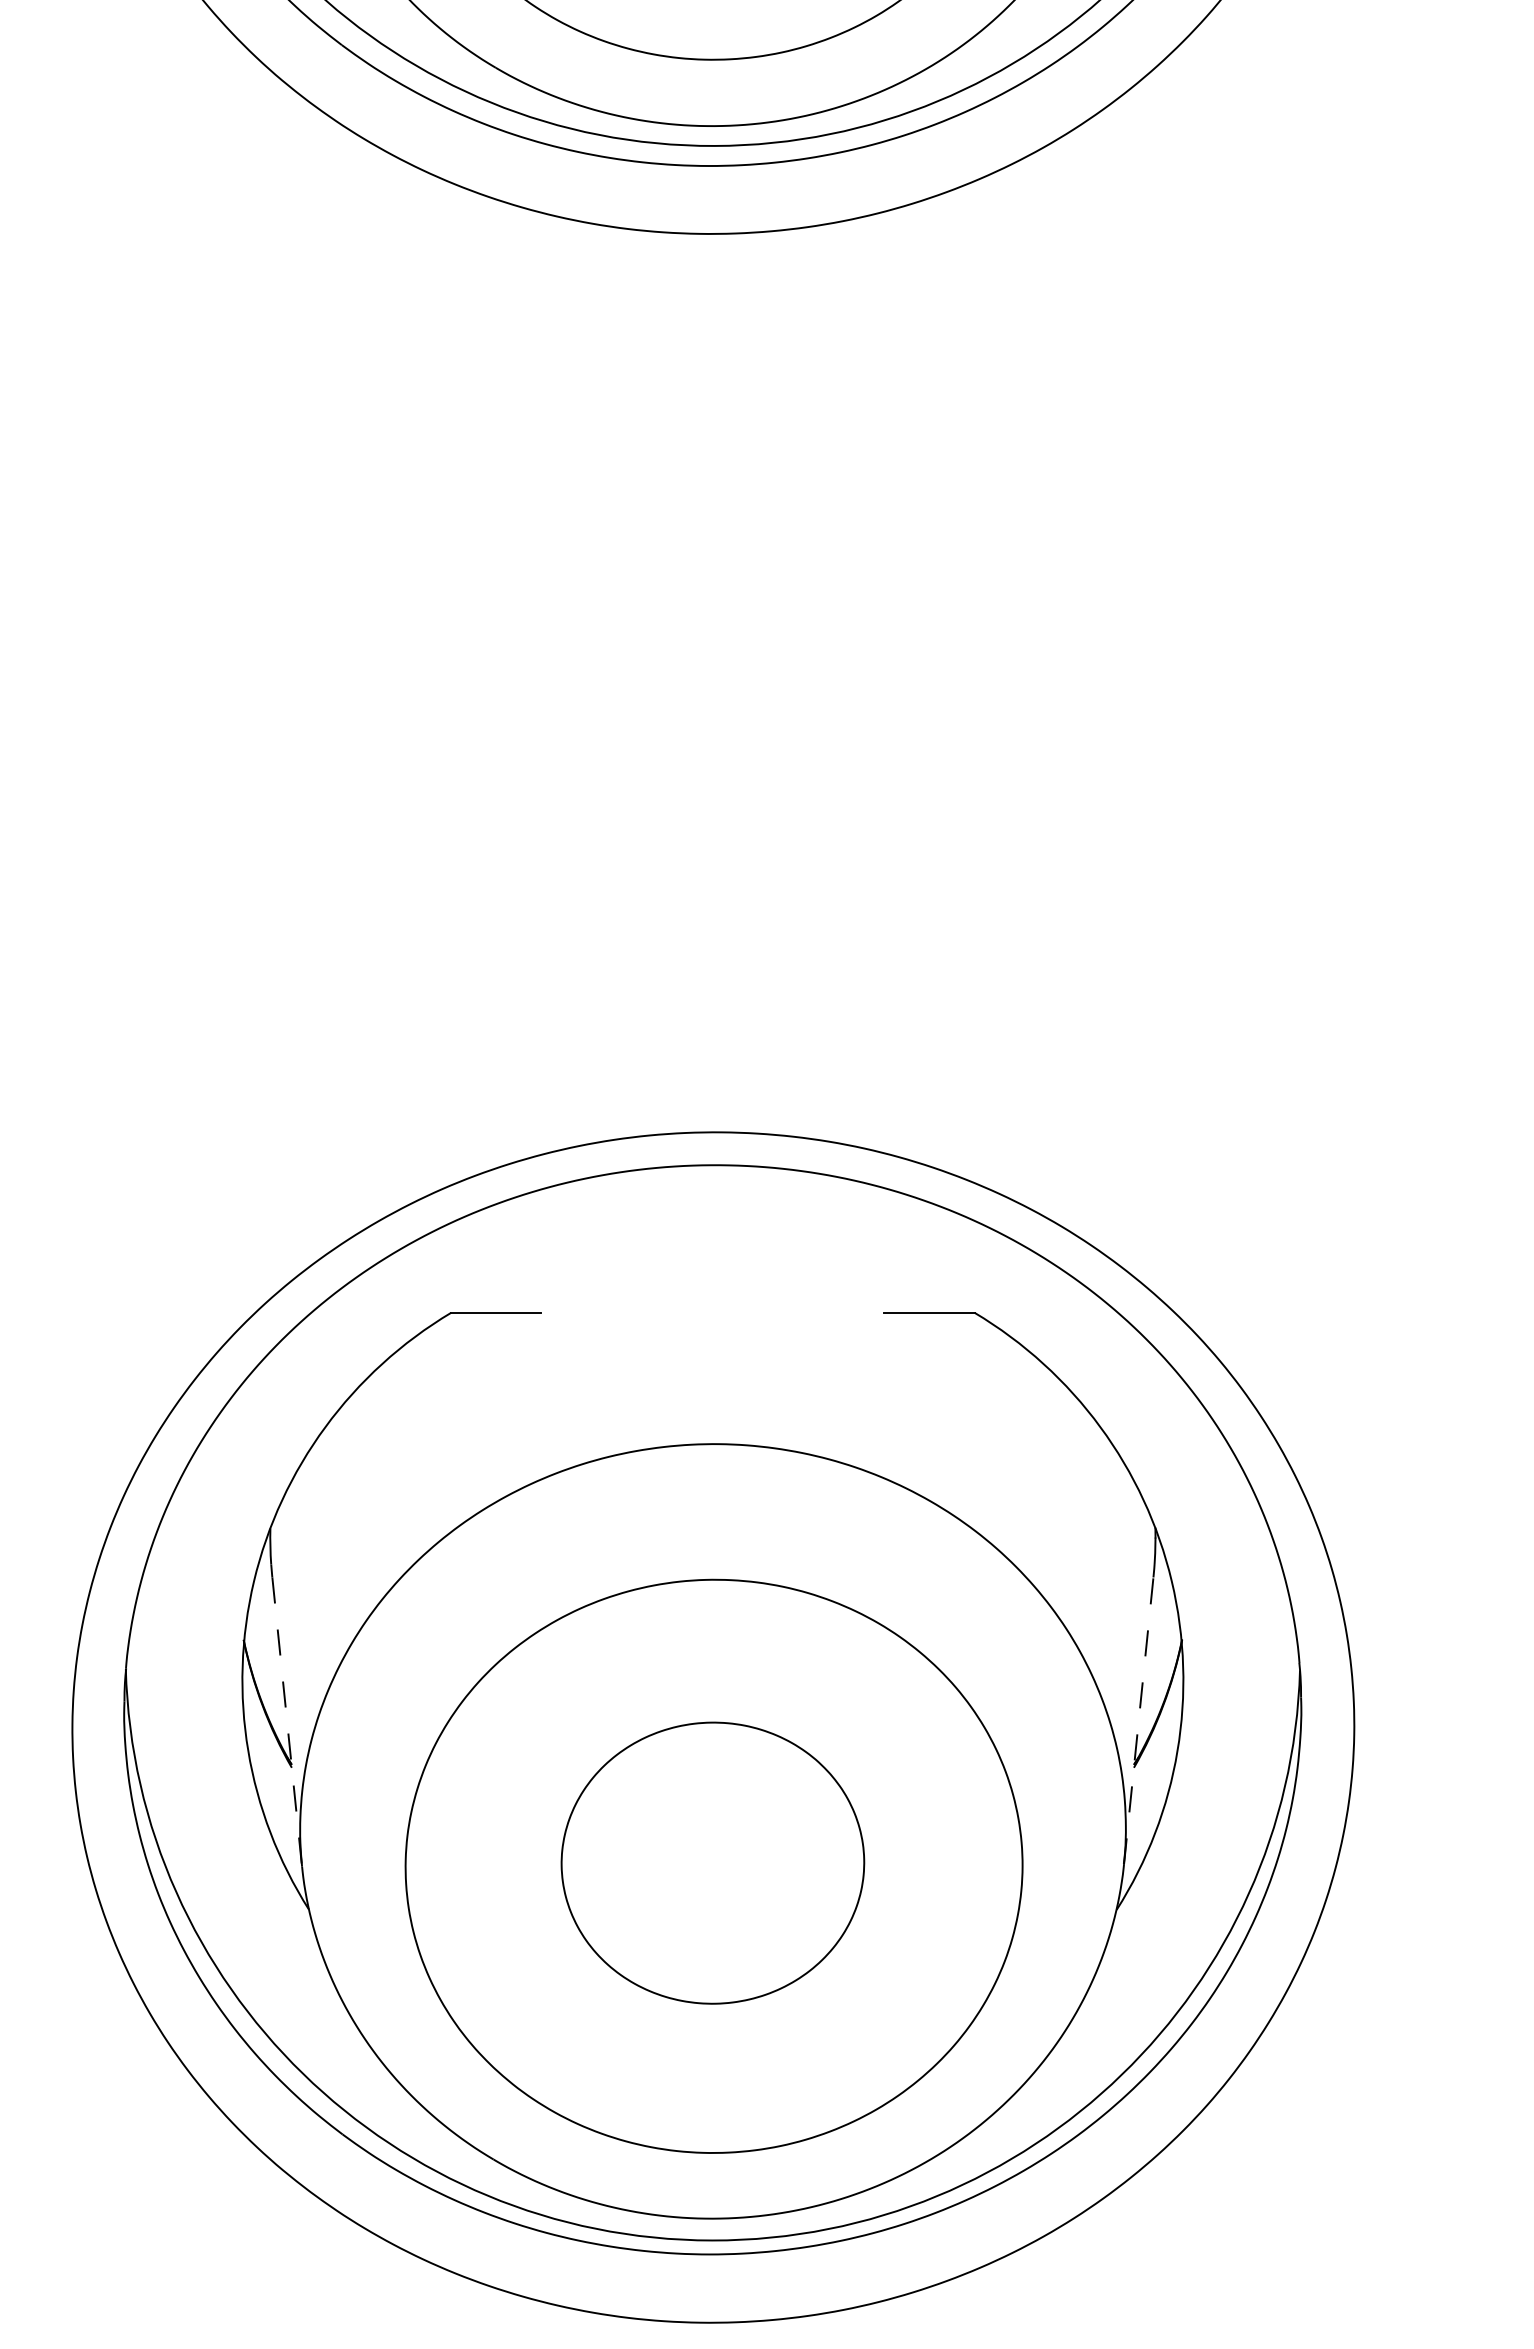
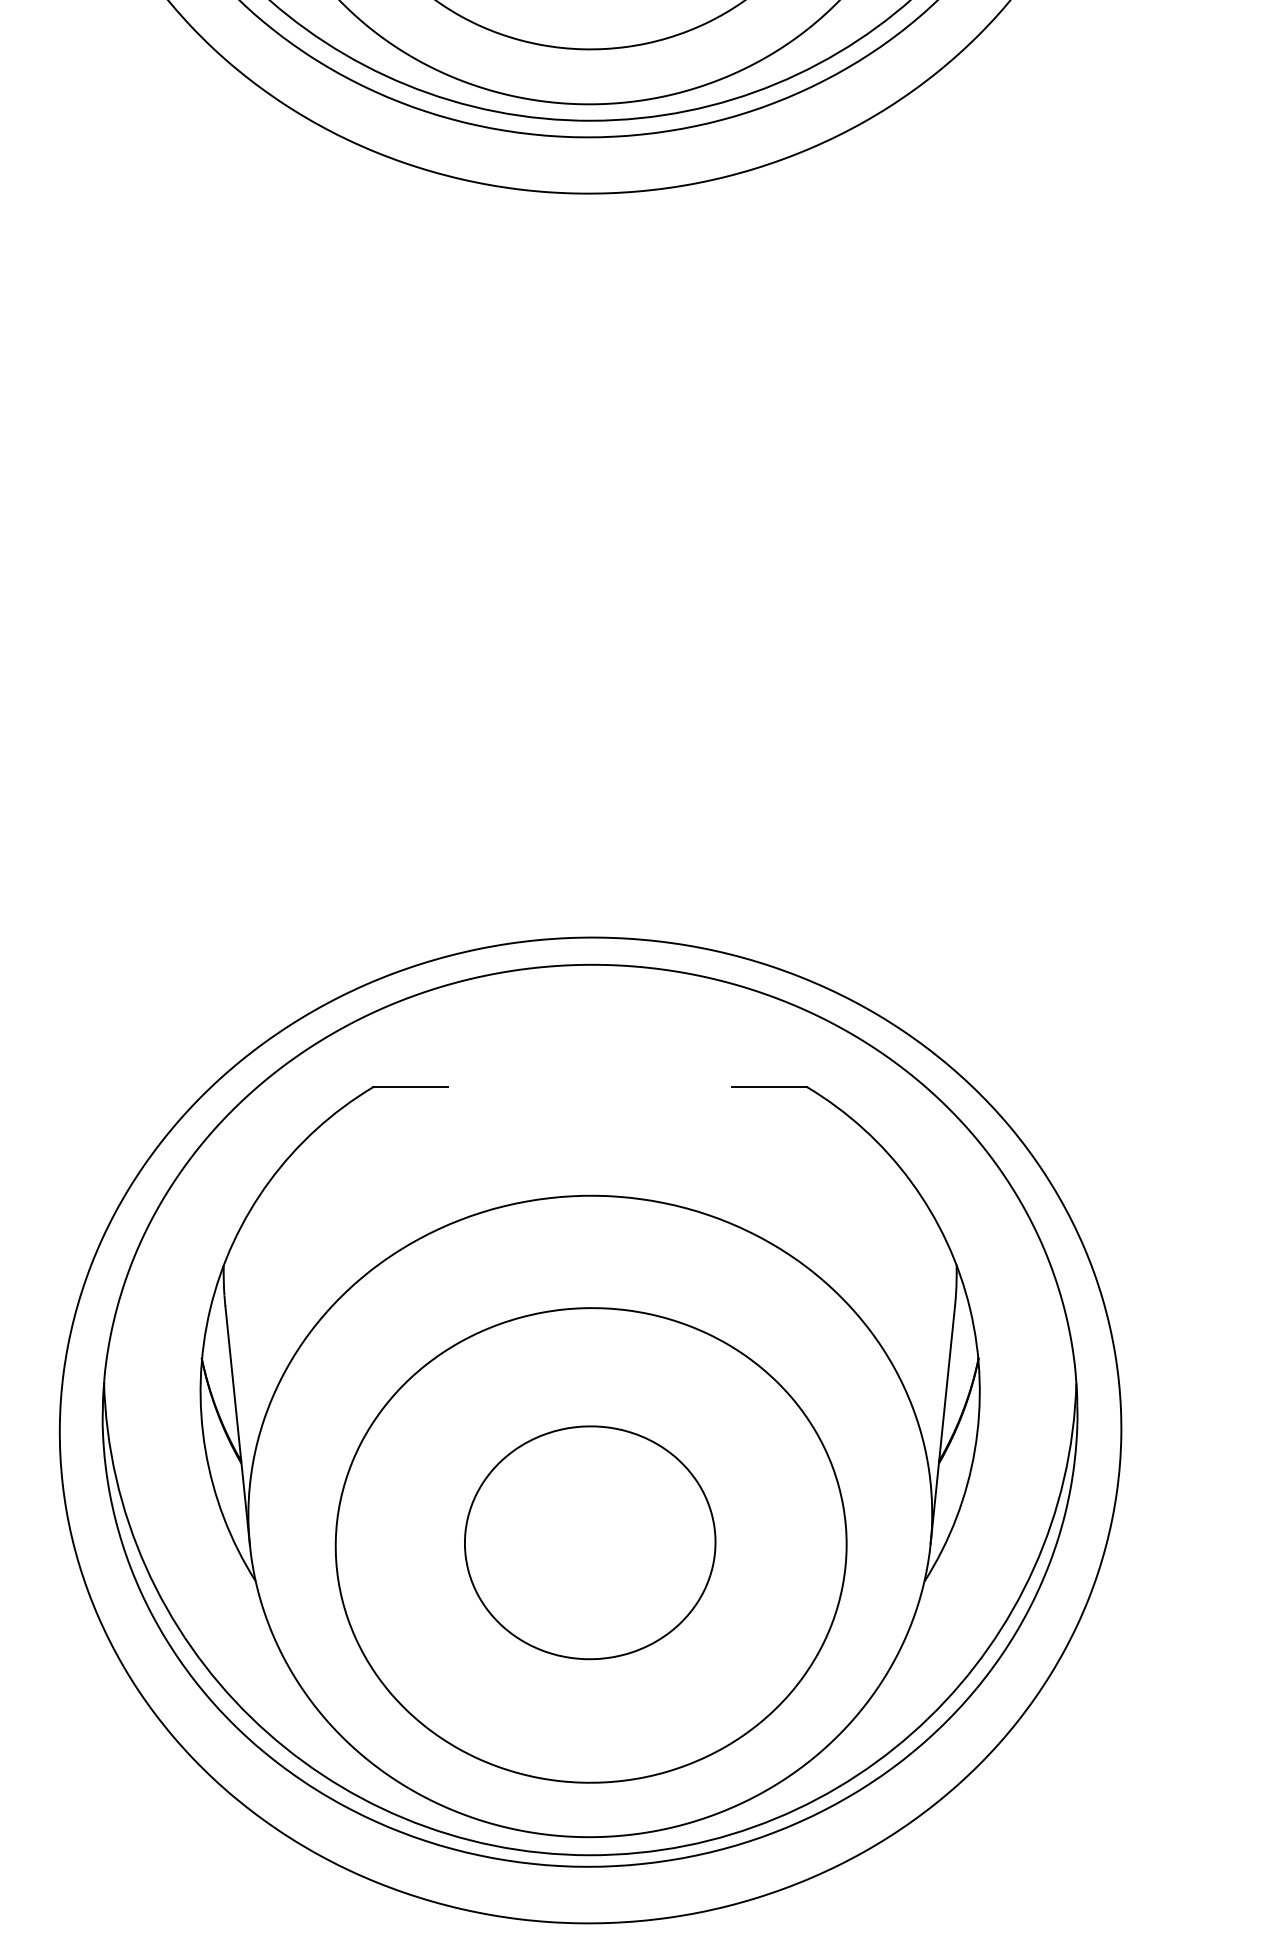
line: (1138, 1720) -> (942, 1424), dashed -> solid
line: (287, 1722) -> (237, 1426), dashed -> solid

